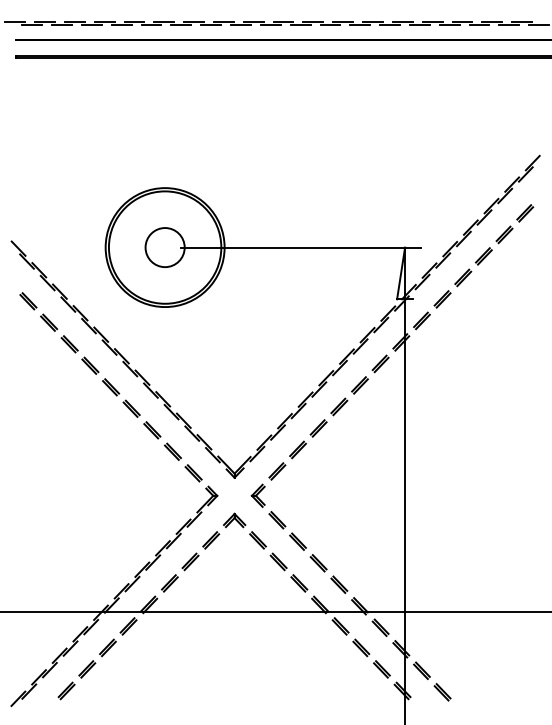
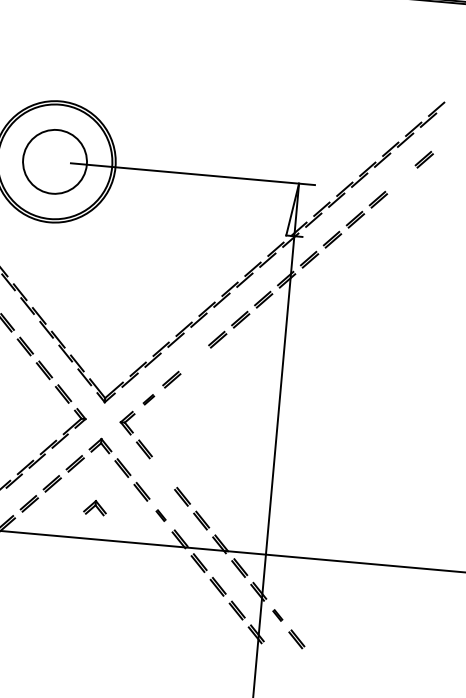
part: (504, 234) -> (401, 179), removed
circle: (164, 247) -> (54, 161), size x1.6
part: (318, 428) -> (194, 359), removed
part: (277, 471) -> (148, 399), size x0.6
part: (297, 541) -> (162, 472), removed
part: (234, 581) -> (95, 507), added
part: (299, 583) -> (161, 515), size x0.6
part: (421, 670) -> (277, 615), size x0.6

